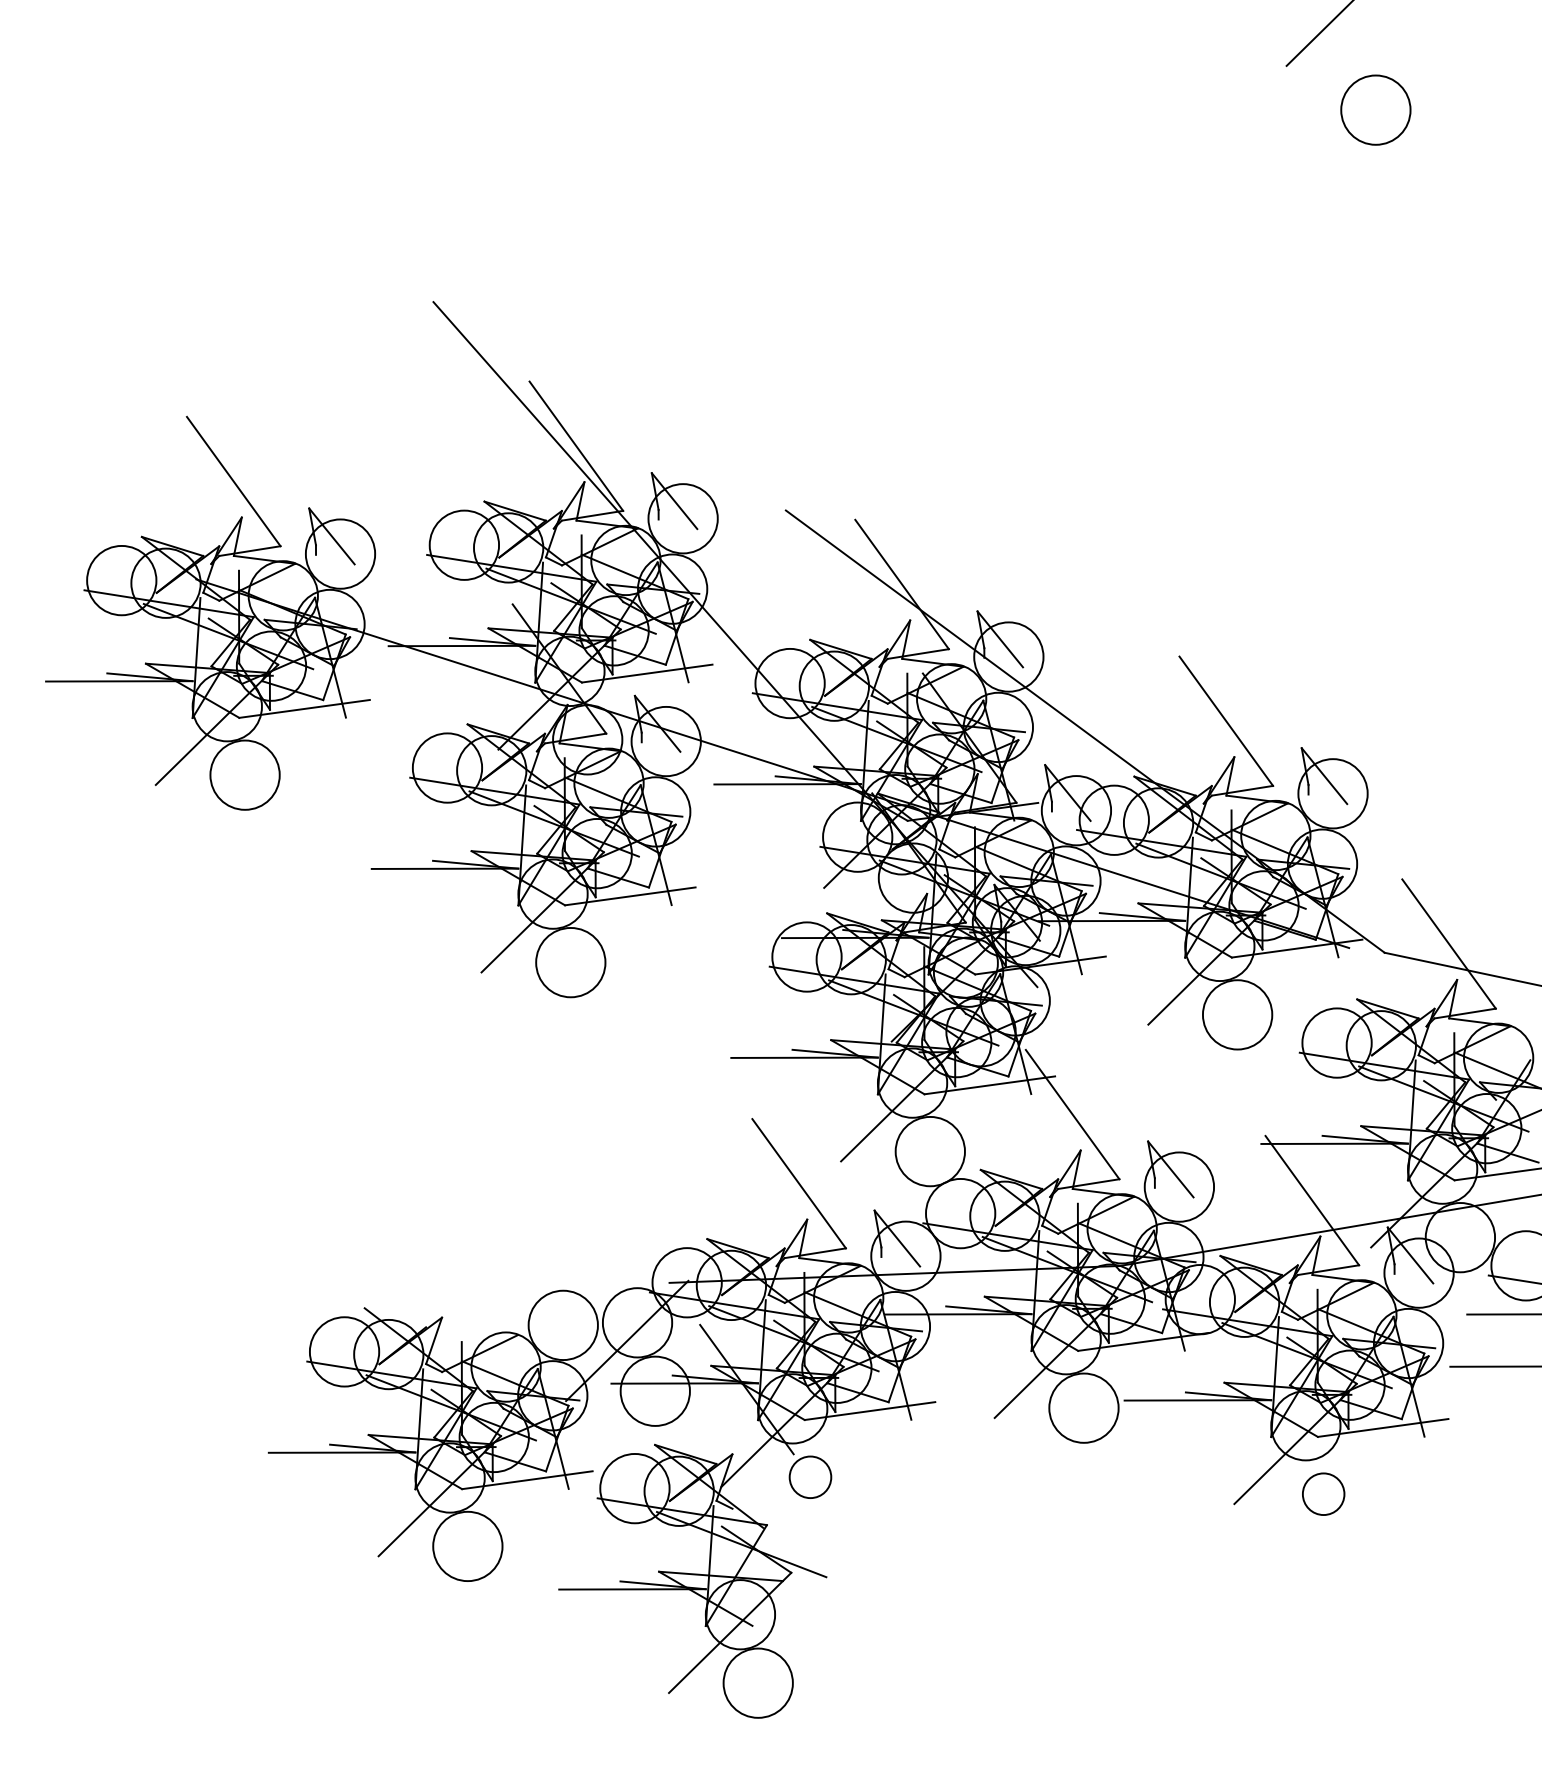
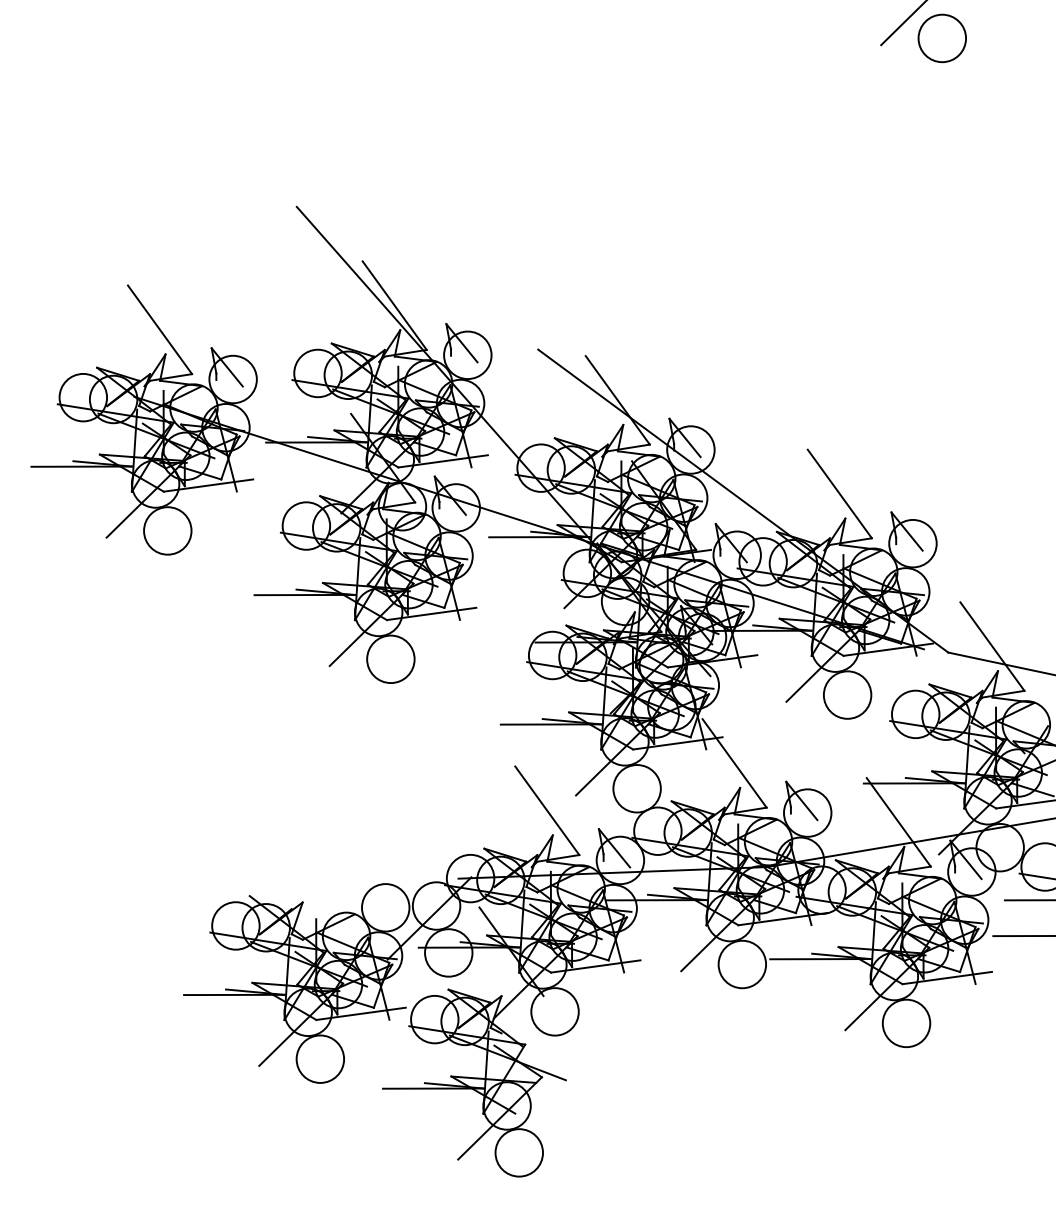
circle: (1374, 110) -> (941, 38), moved
circle: (809, 1476) -> (554, 1011), size x1.67
circle: (1323, 1494) -> (906, 1023), size x1.67

